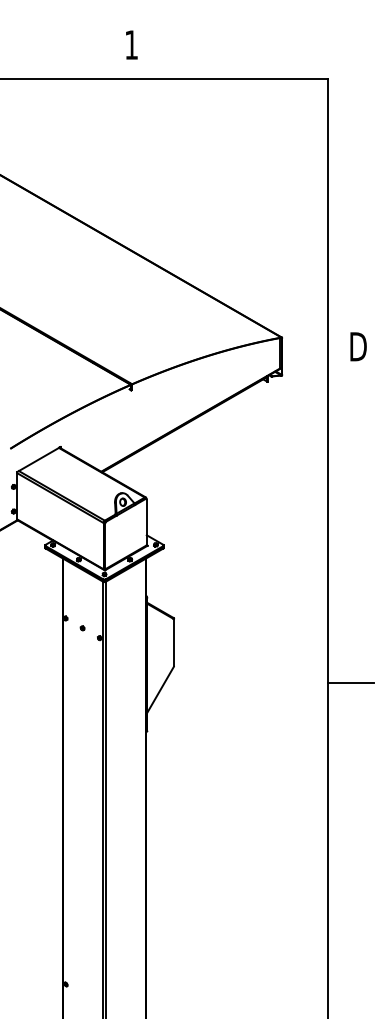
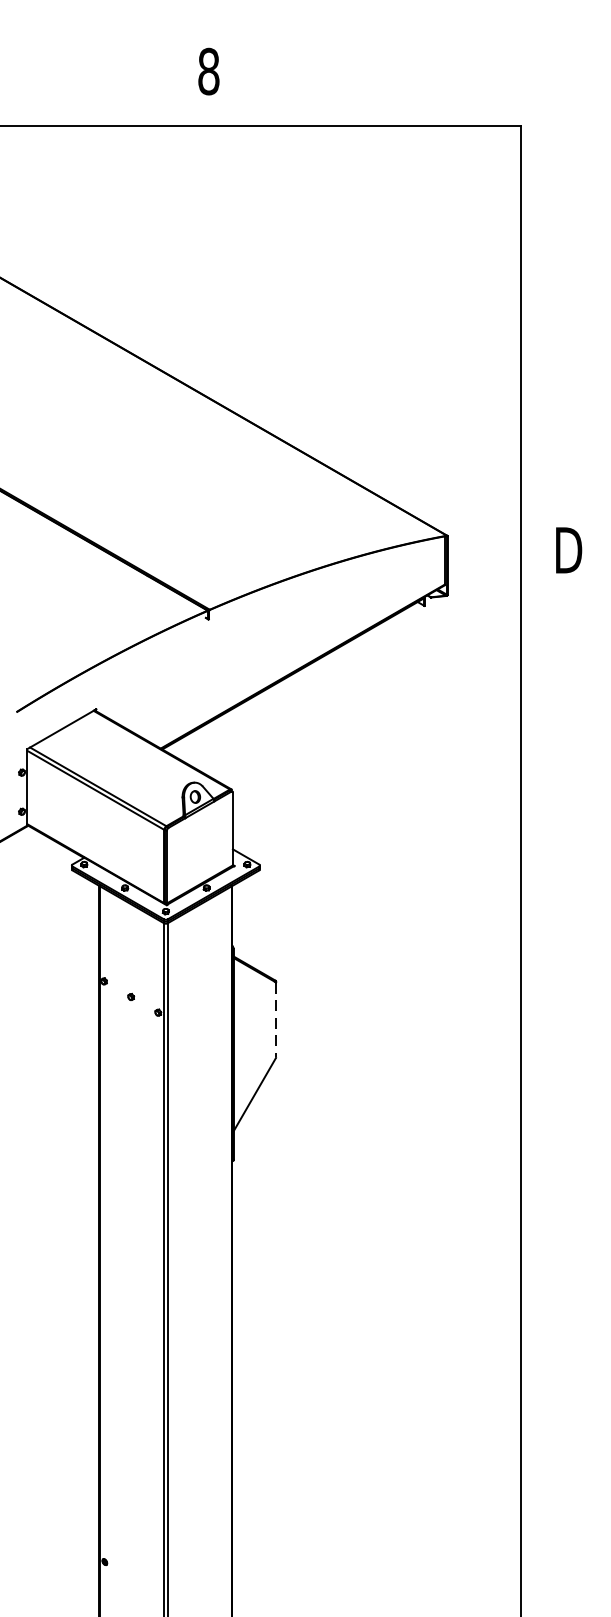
text: (131, 44) -> (208, 70), 1 -> 8
line: (173, 642) -> (275, 1019), solid -> dashed
line: (350, 683) -> (556, 1084), removed

